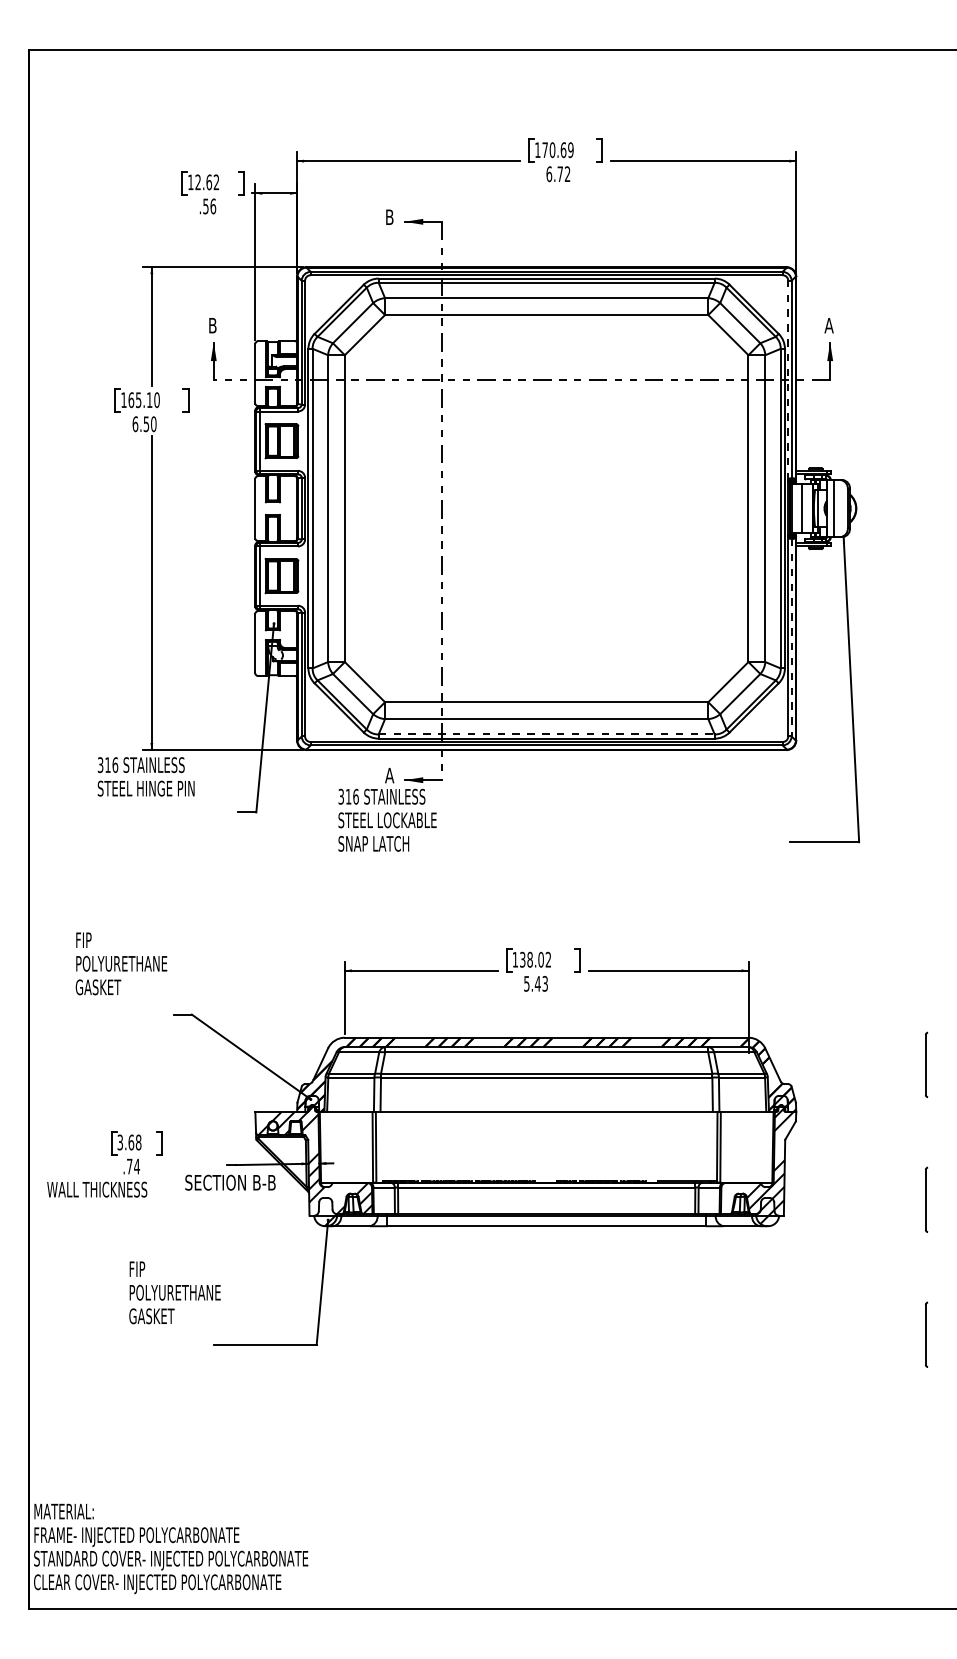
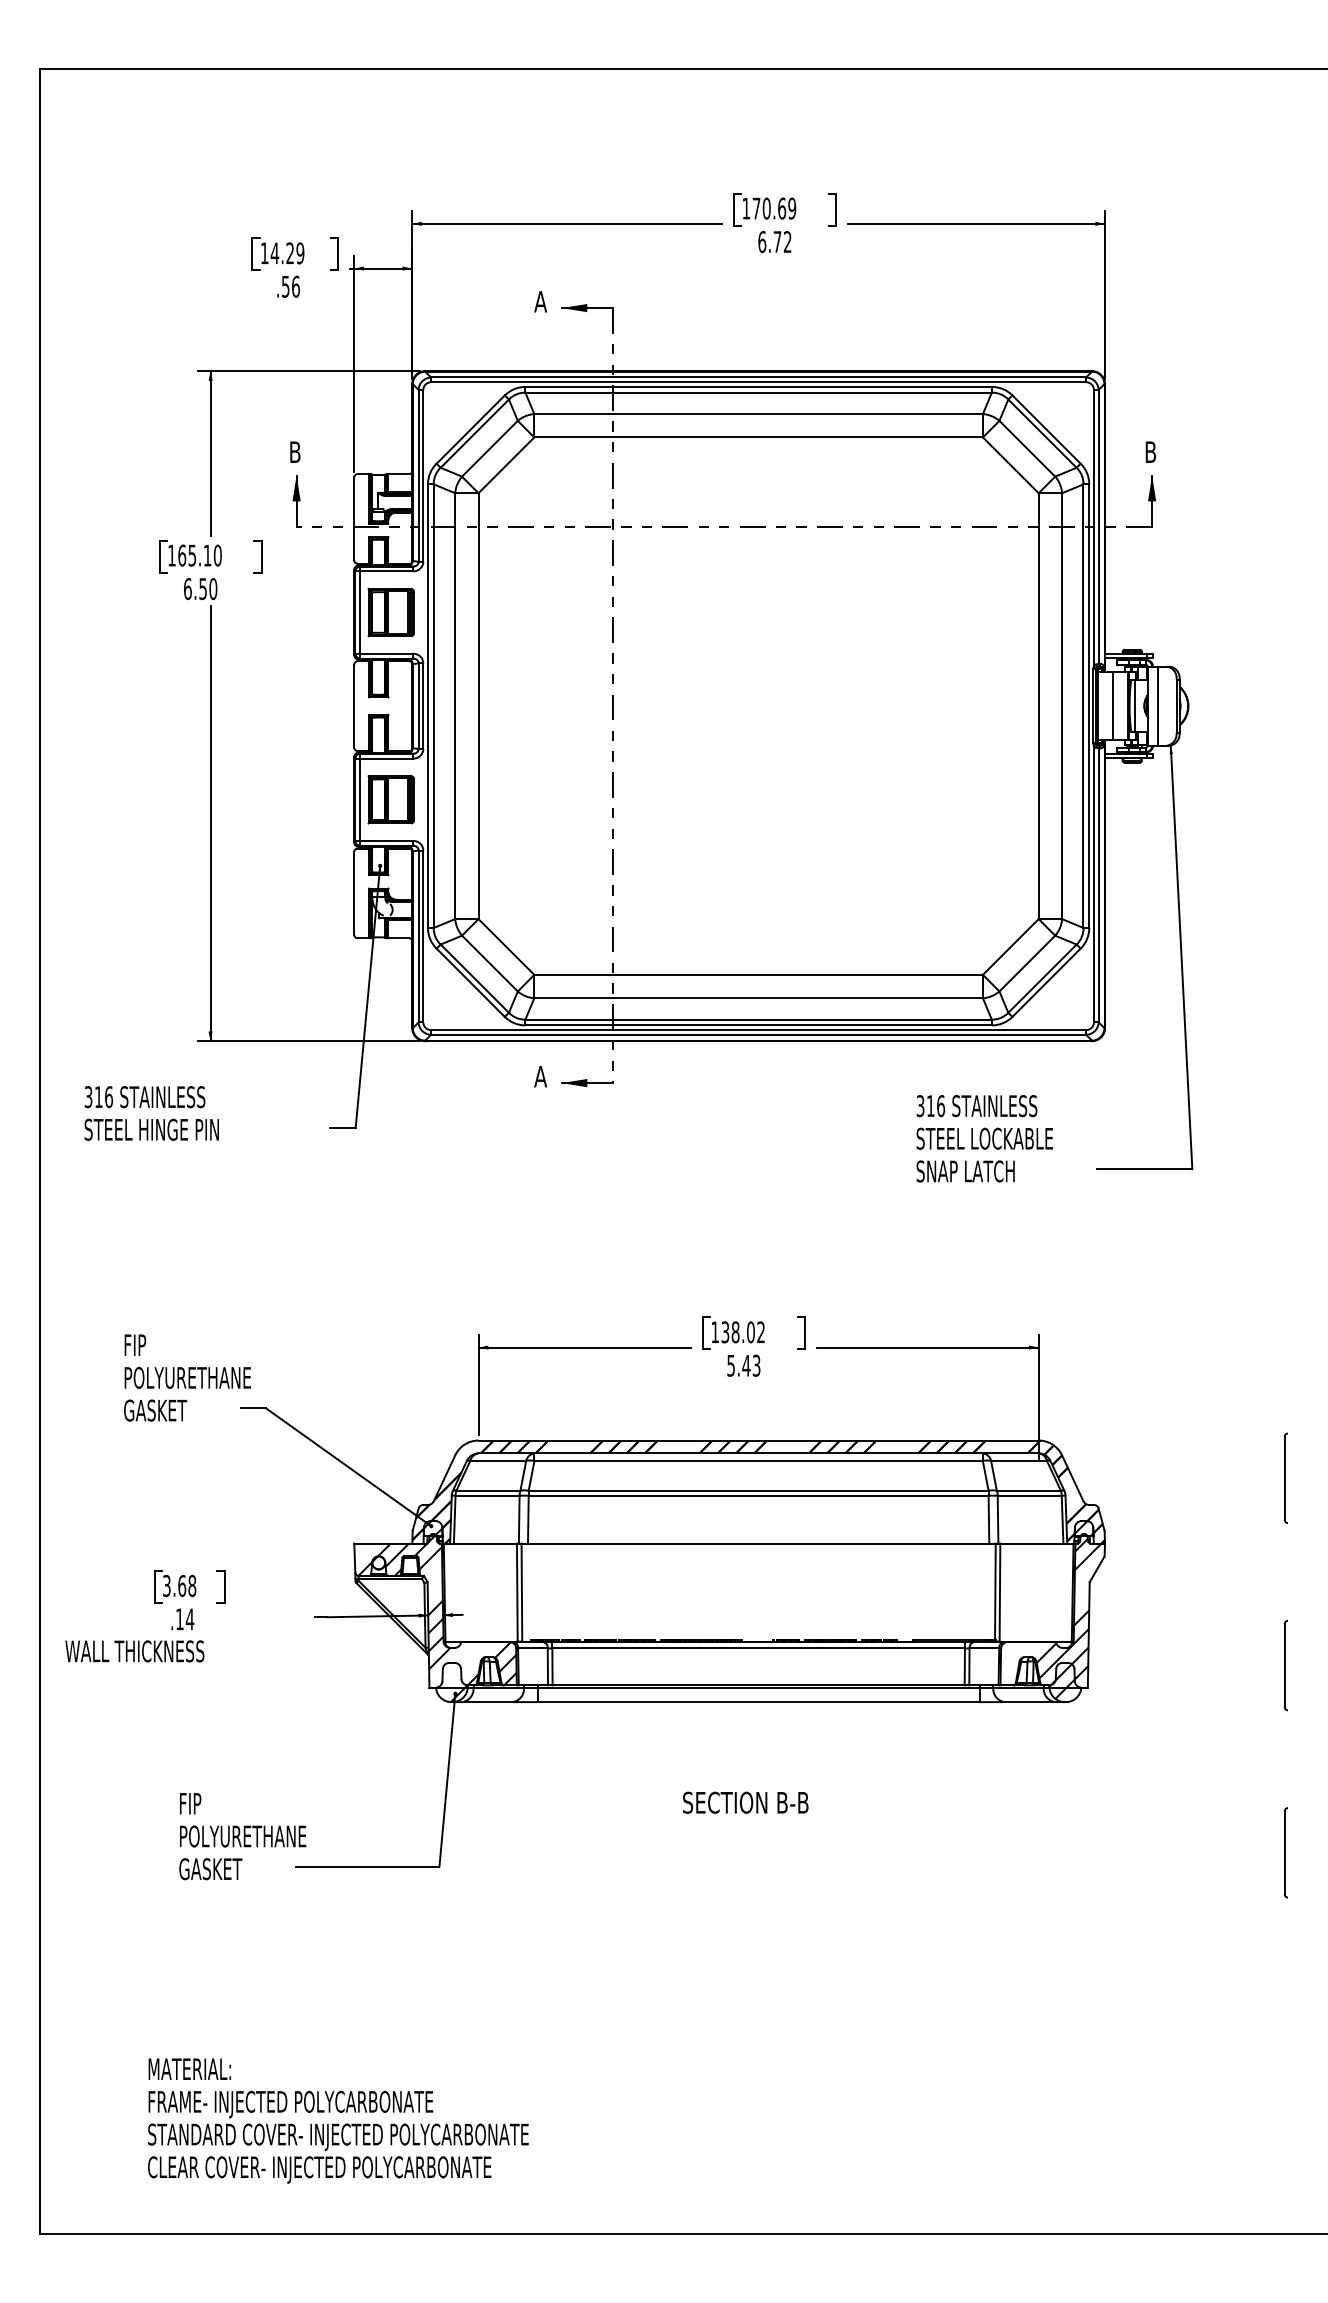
text: (207, 182) -> (287, 253), 12.62 -> 14.29
text: (389, 217) -> (540, 301), B -> A
text: (829, 325) -> (1150, 451), A -> B
line: (787, 379) -> (1093, 527), dashed -> solid
line: (791, 637) -> (1098, 885), dashed -> solid
line: (547, 734) -> (759, 1019), dashed -> solid
text: (145, 776) -> (151, 1113), moved
text: (387, 820) -> (984, 1138), moved
text: (121, 963) -> (187, 1377), moved
text: (129, 1166) -> (179, 1619), .74 -> .14
text: (230, 1182) -> (745, 1802), moved
text: (174, 1292) -> (242, 1836), moved
text: (171, 1548) -> (338, 2120), moved

